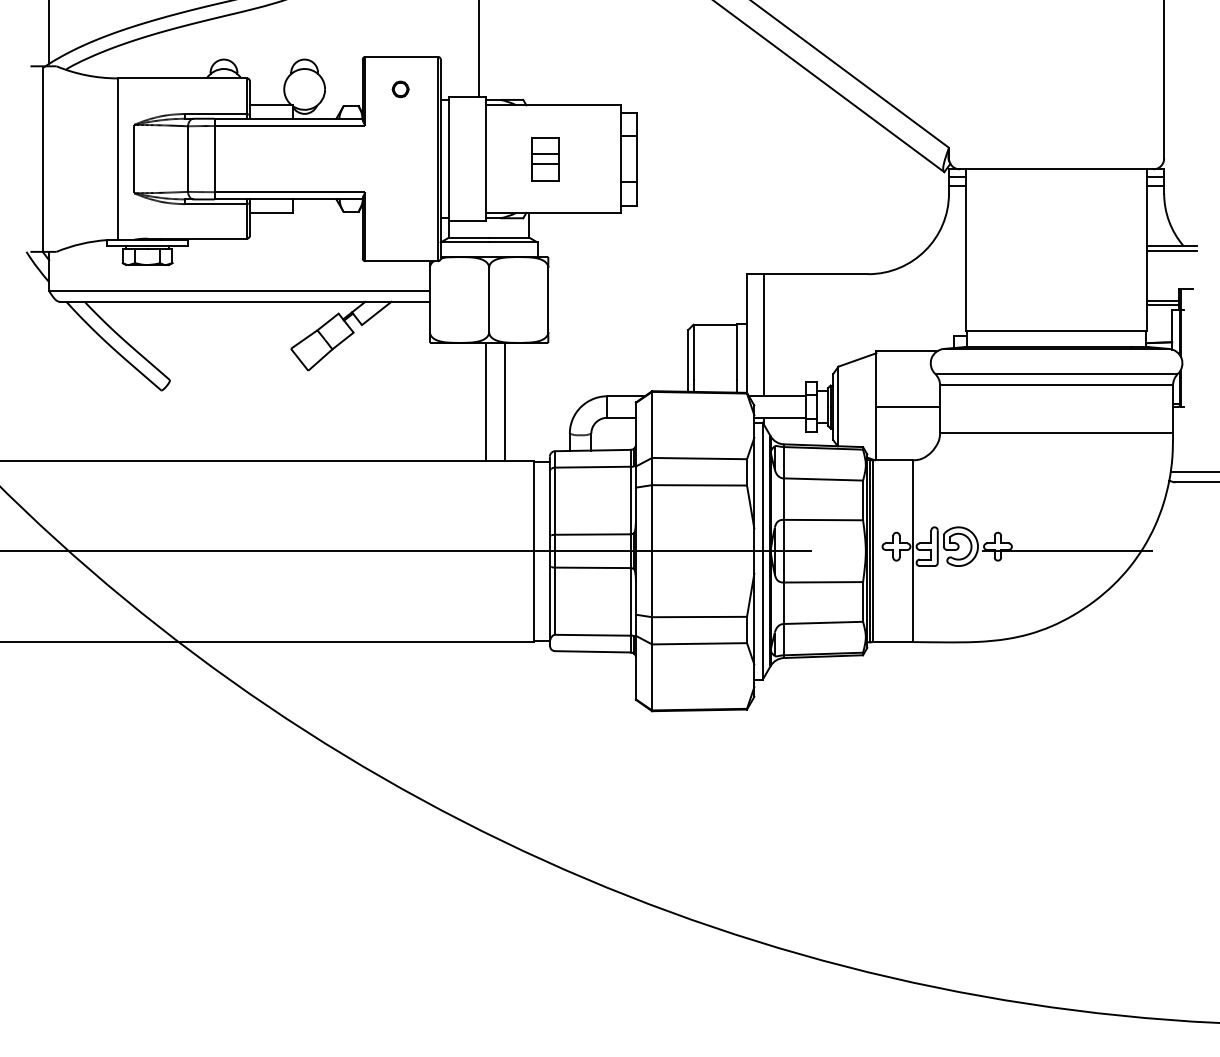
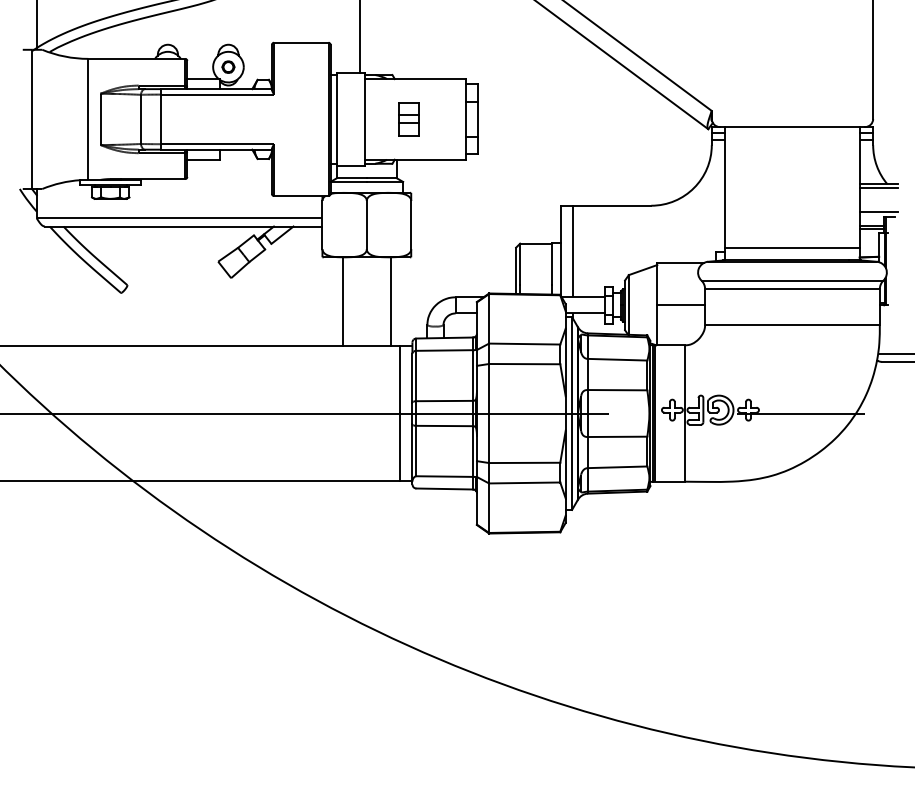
part: (400, 89) -> (228, 67), moved
line: (1171, 281) -> (878, 211), added
line: (486, 401) -> (391, 301), moved
line: (504, 401) -> (342, 301), moved

